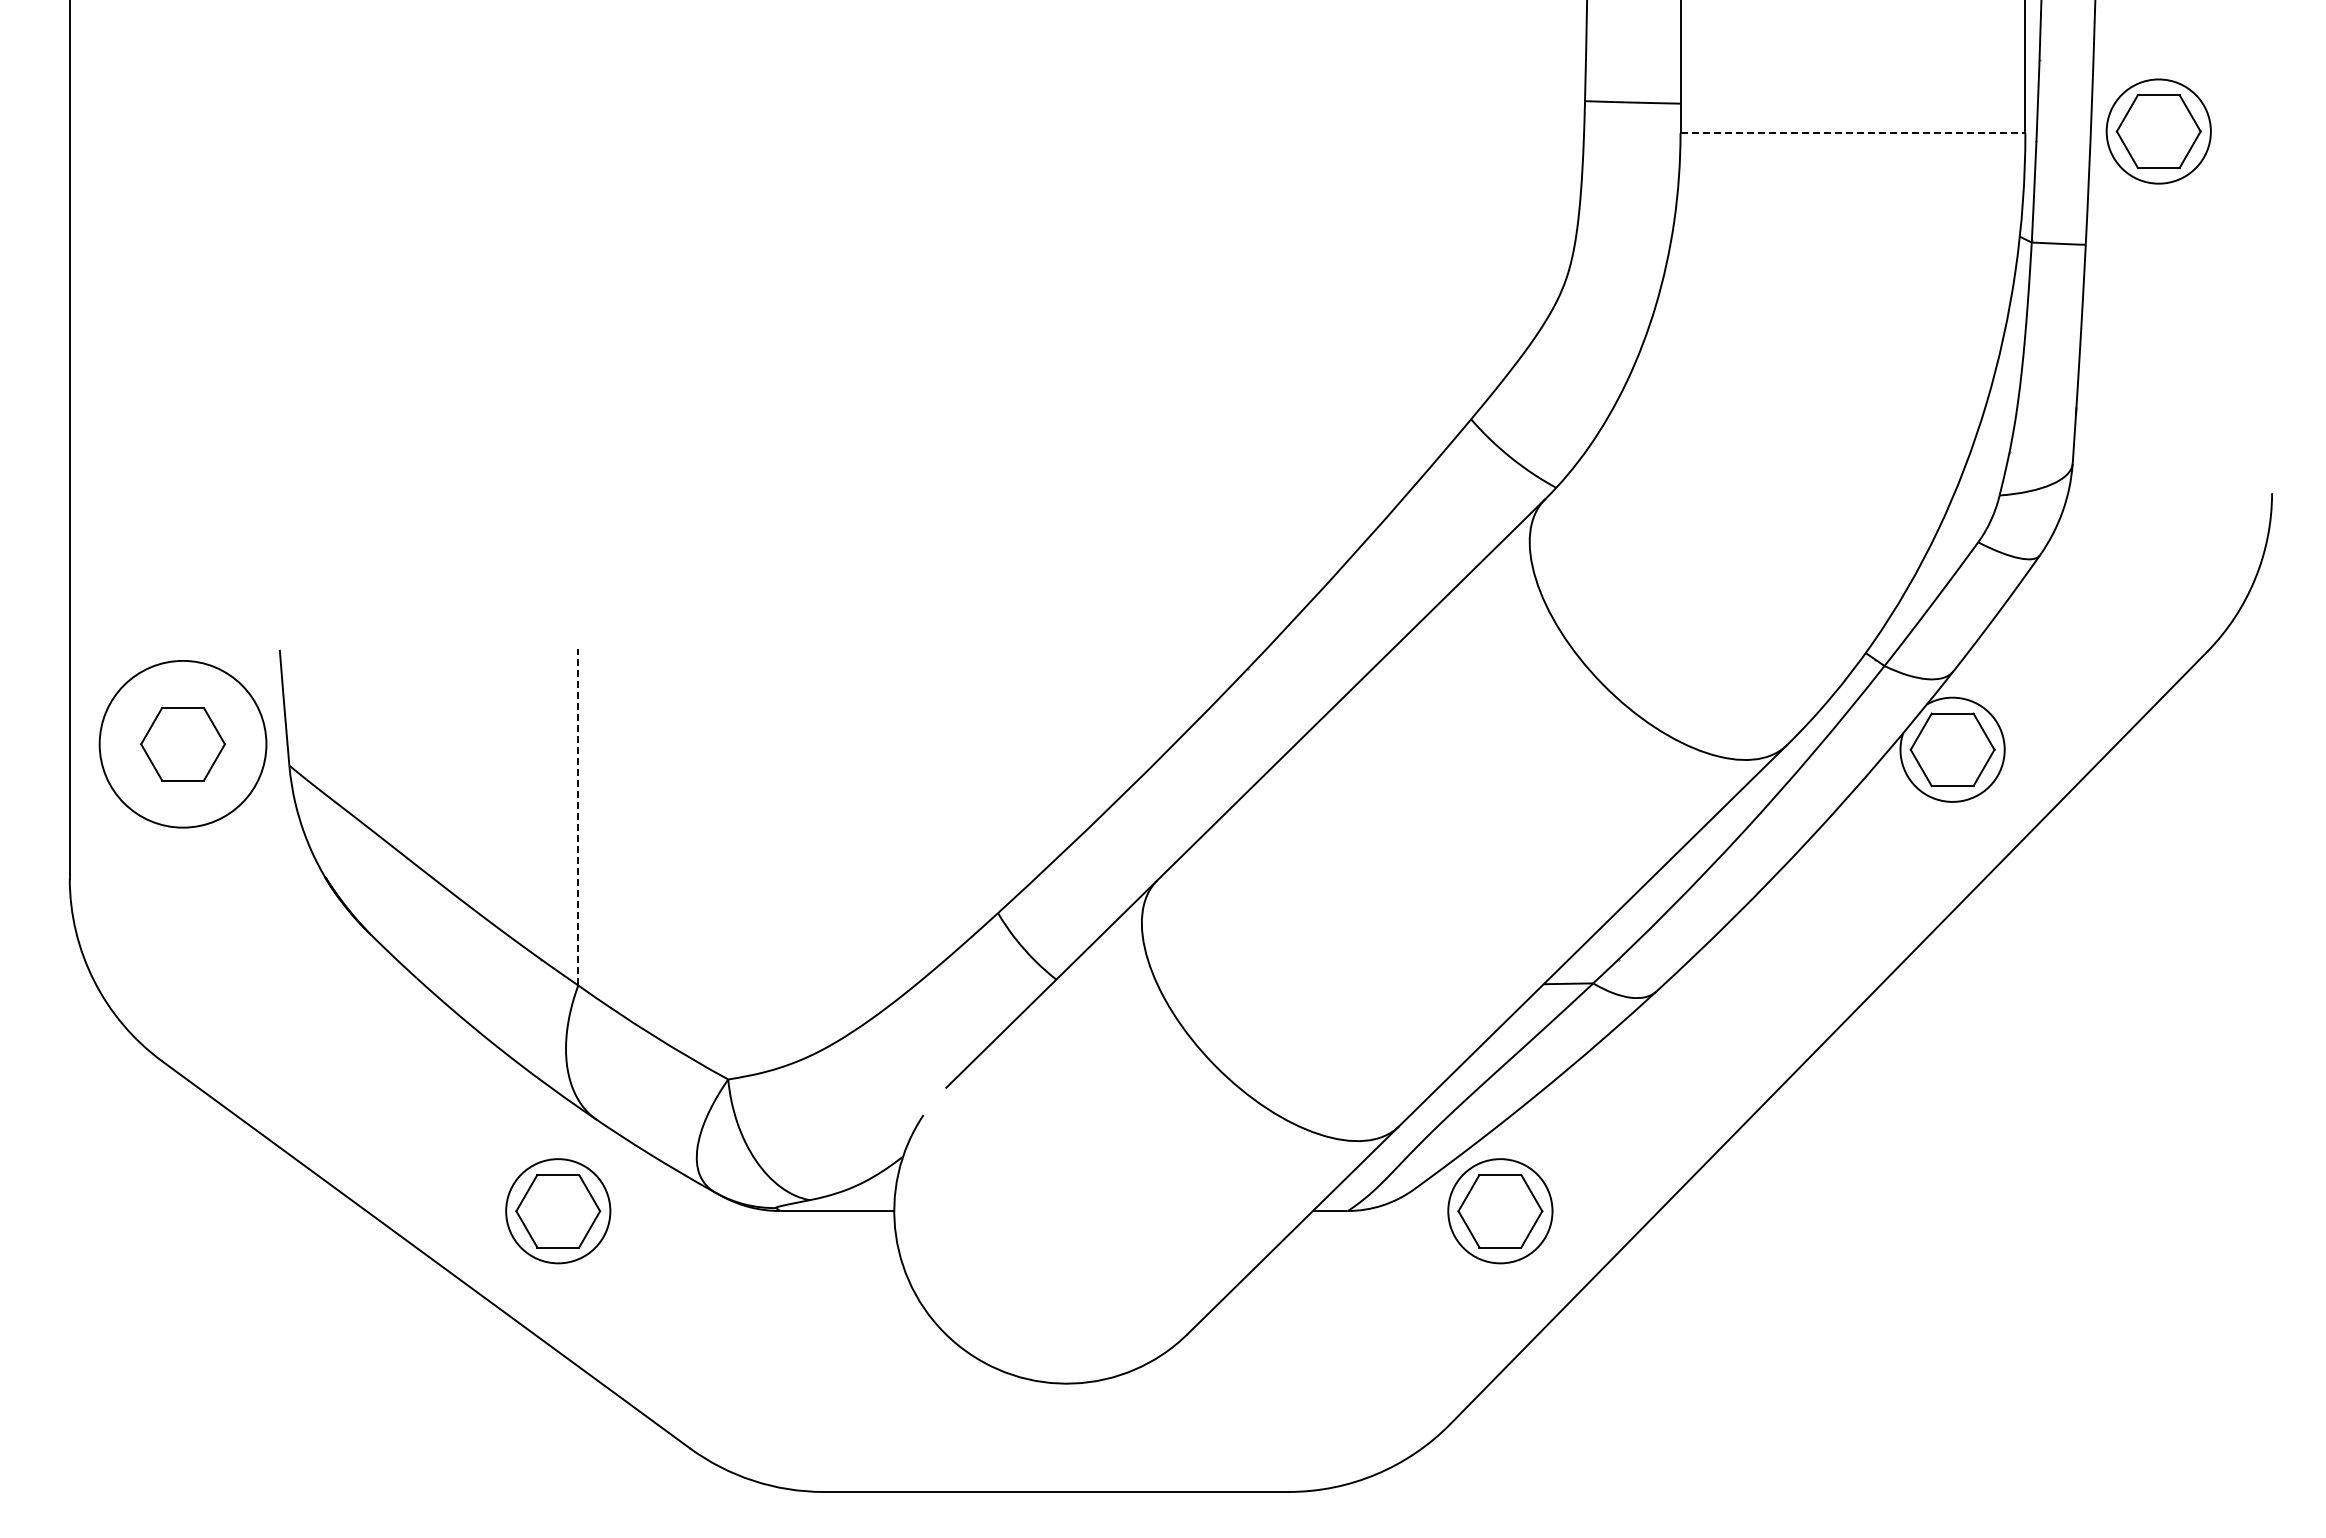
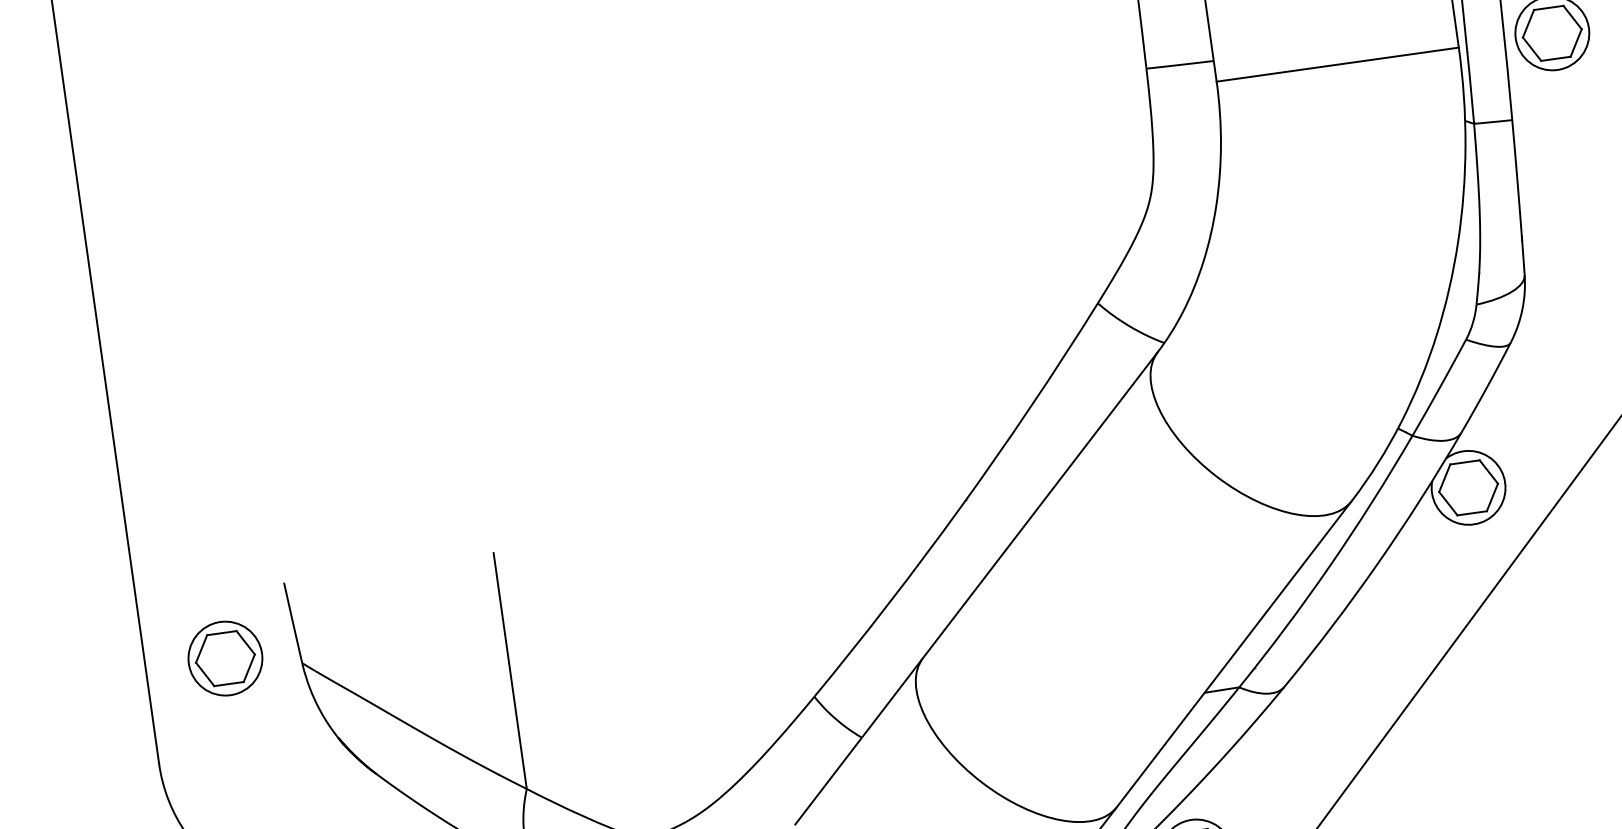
line: (1853, 133) -> (1338, 64), dashed -> solid
circle: (182, 744) -> (225, 658), size x0.62
line: (578, 817) -> (510, 671), dashed -> solid

